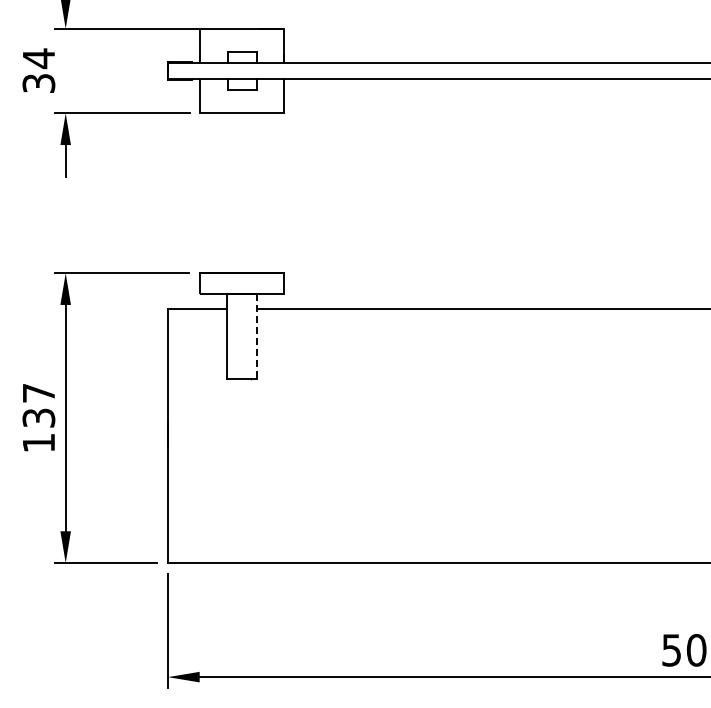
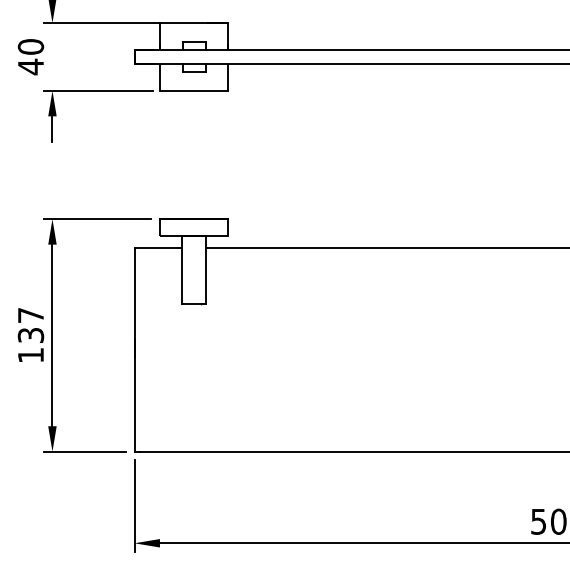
text: (38, 70) -> (30, 56), 34 -> 40
line: (256, 336) -> (205, 269), dashed -> solid

